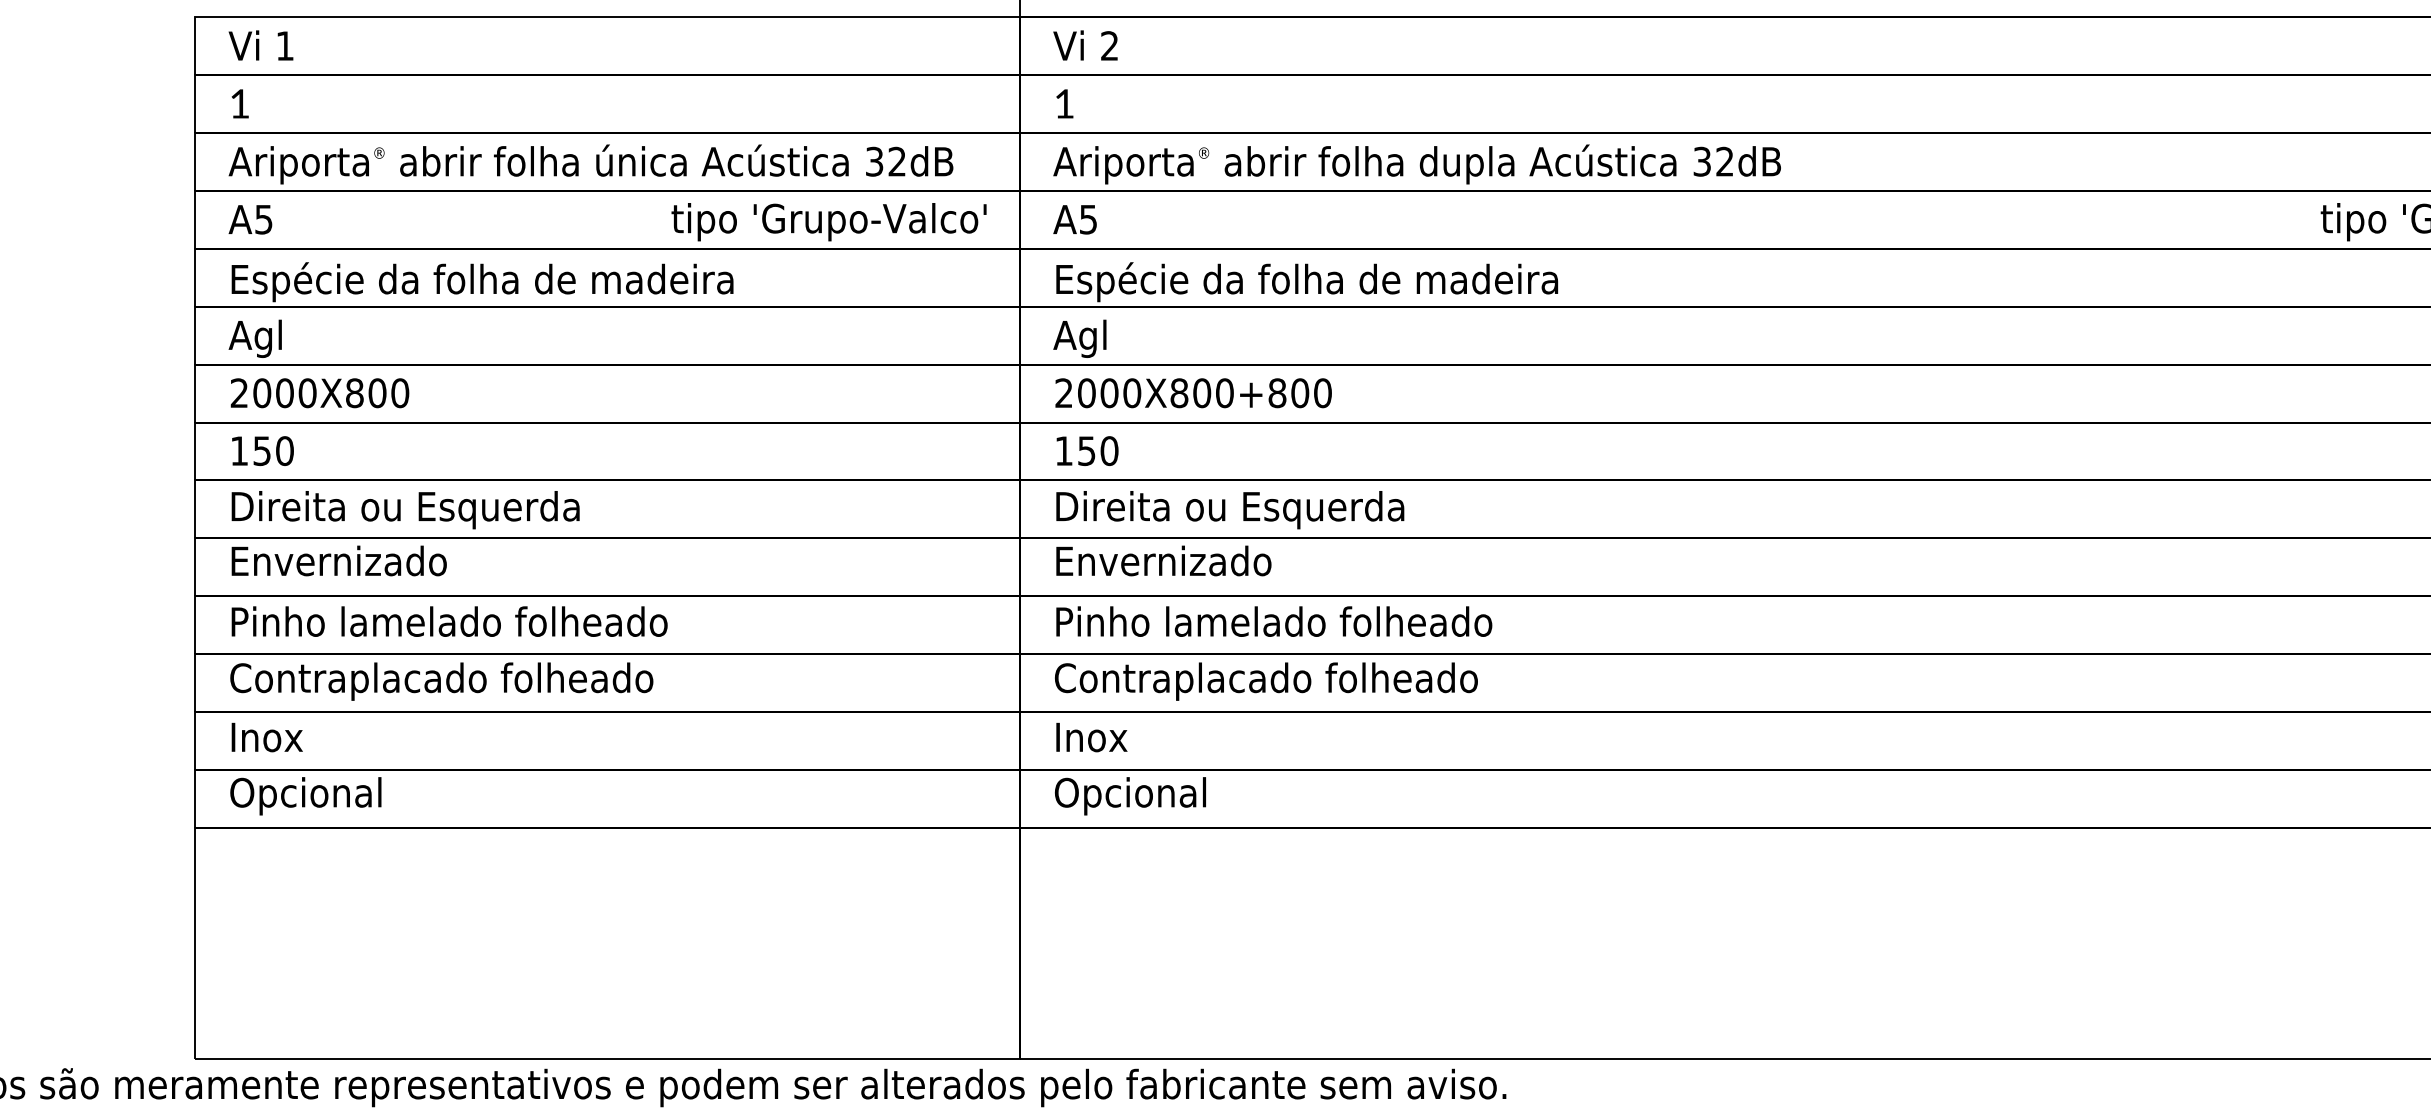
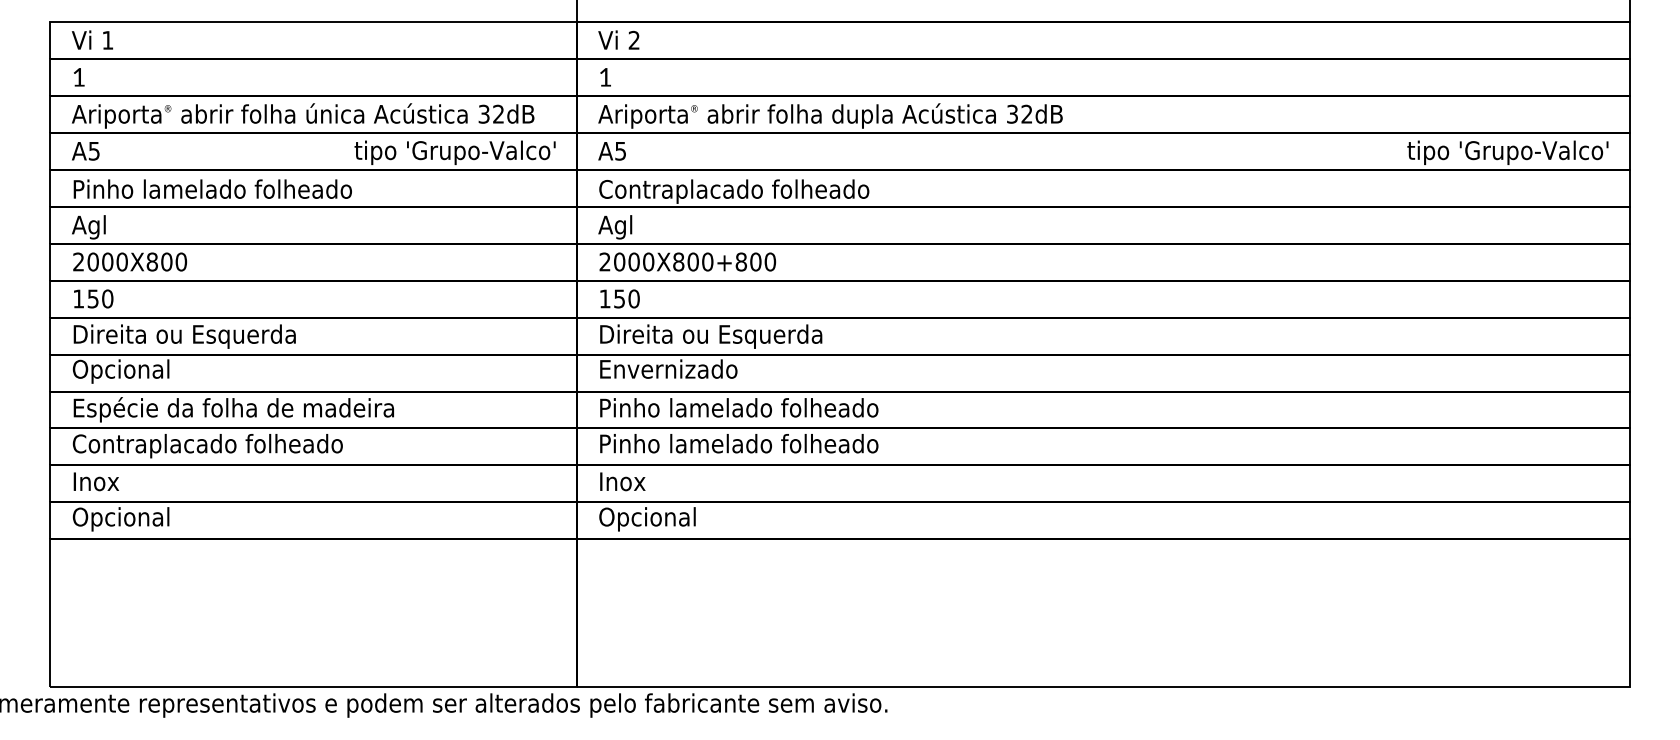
text: (485, 281) -> (235, 190), Espécie da folha de madeira -> Pinho lamelado folheado
text: (1305, 281) -> (759, 190), Espécie da folha de madeira -> Contraplacado folheado
text: (337, 564) -> (141, 371), Envernizado -> Opcional
text: (485, 624) -> (235, 409), Pinho lamelado folheado -> Espécie da folha de madeira
text: (1273, 682) -> (738, 446), Contraplacado folheado -> Pinho lamelado folheado

